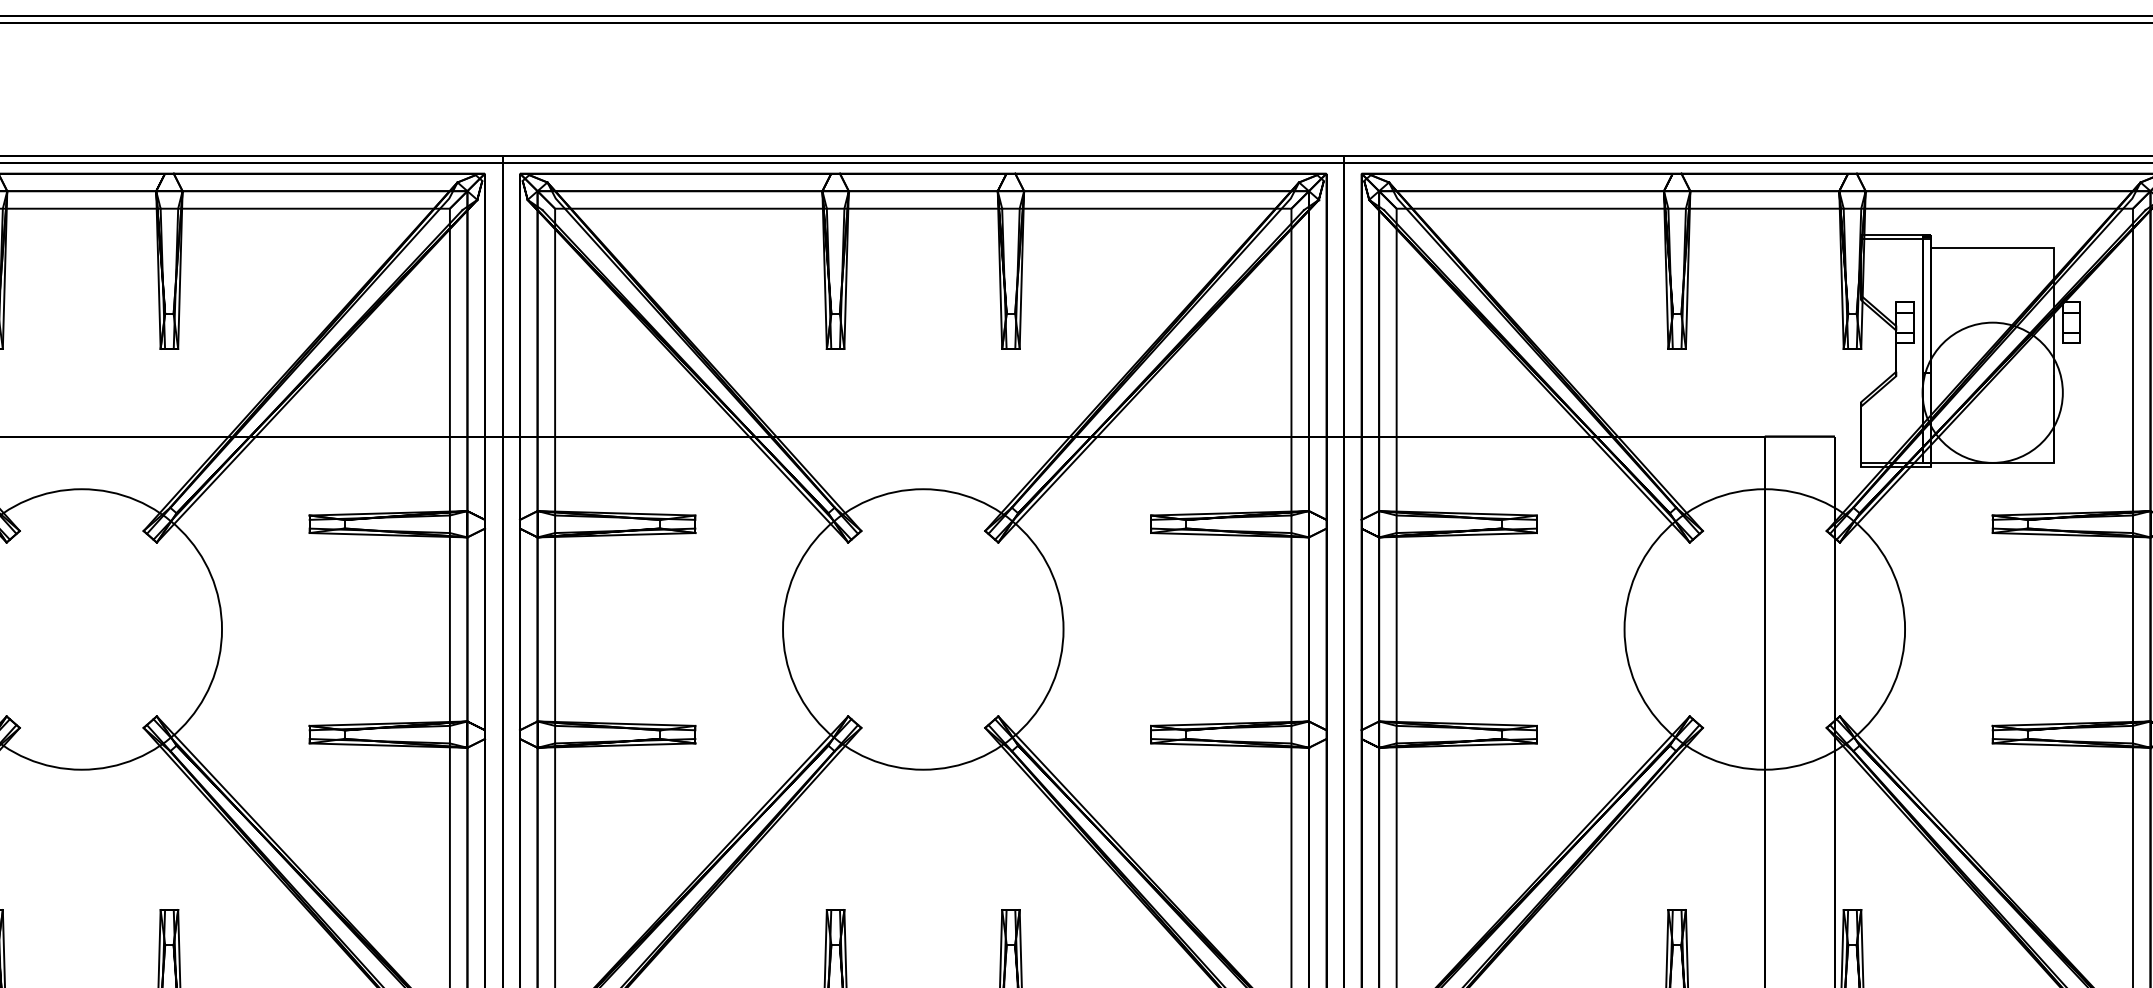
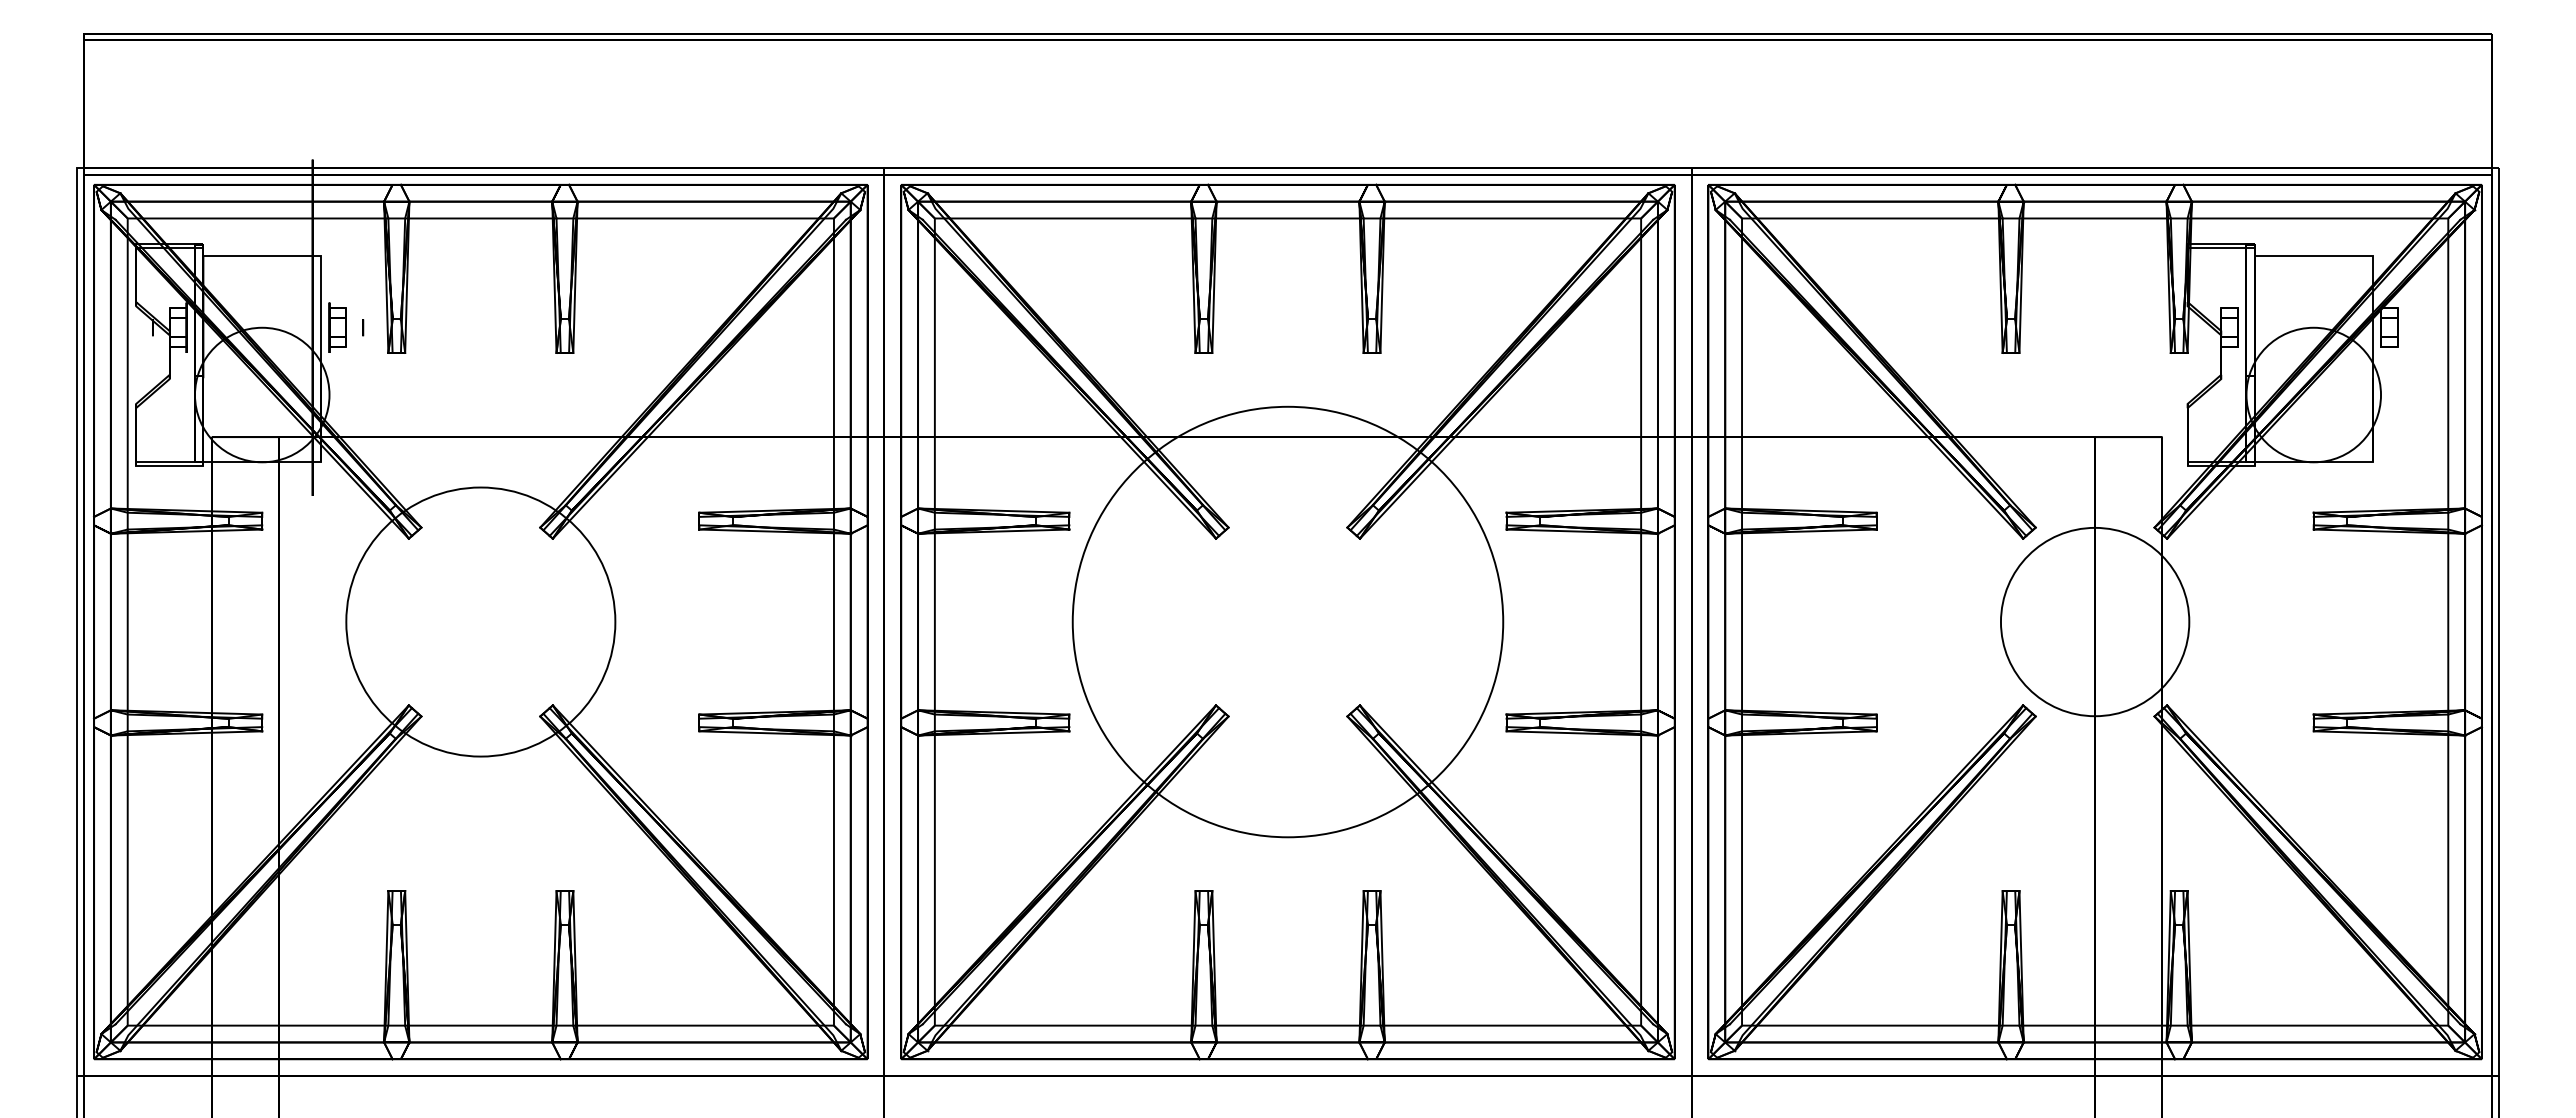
circle: (922, 628) -> (1287, 621), size x1.6
circle: (1764, 628) -> (2094, 621), size x0.7

